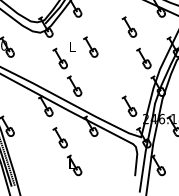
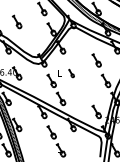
part: (90, 47) -> (71, 73), size x0.6

